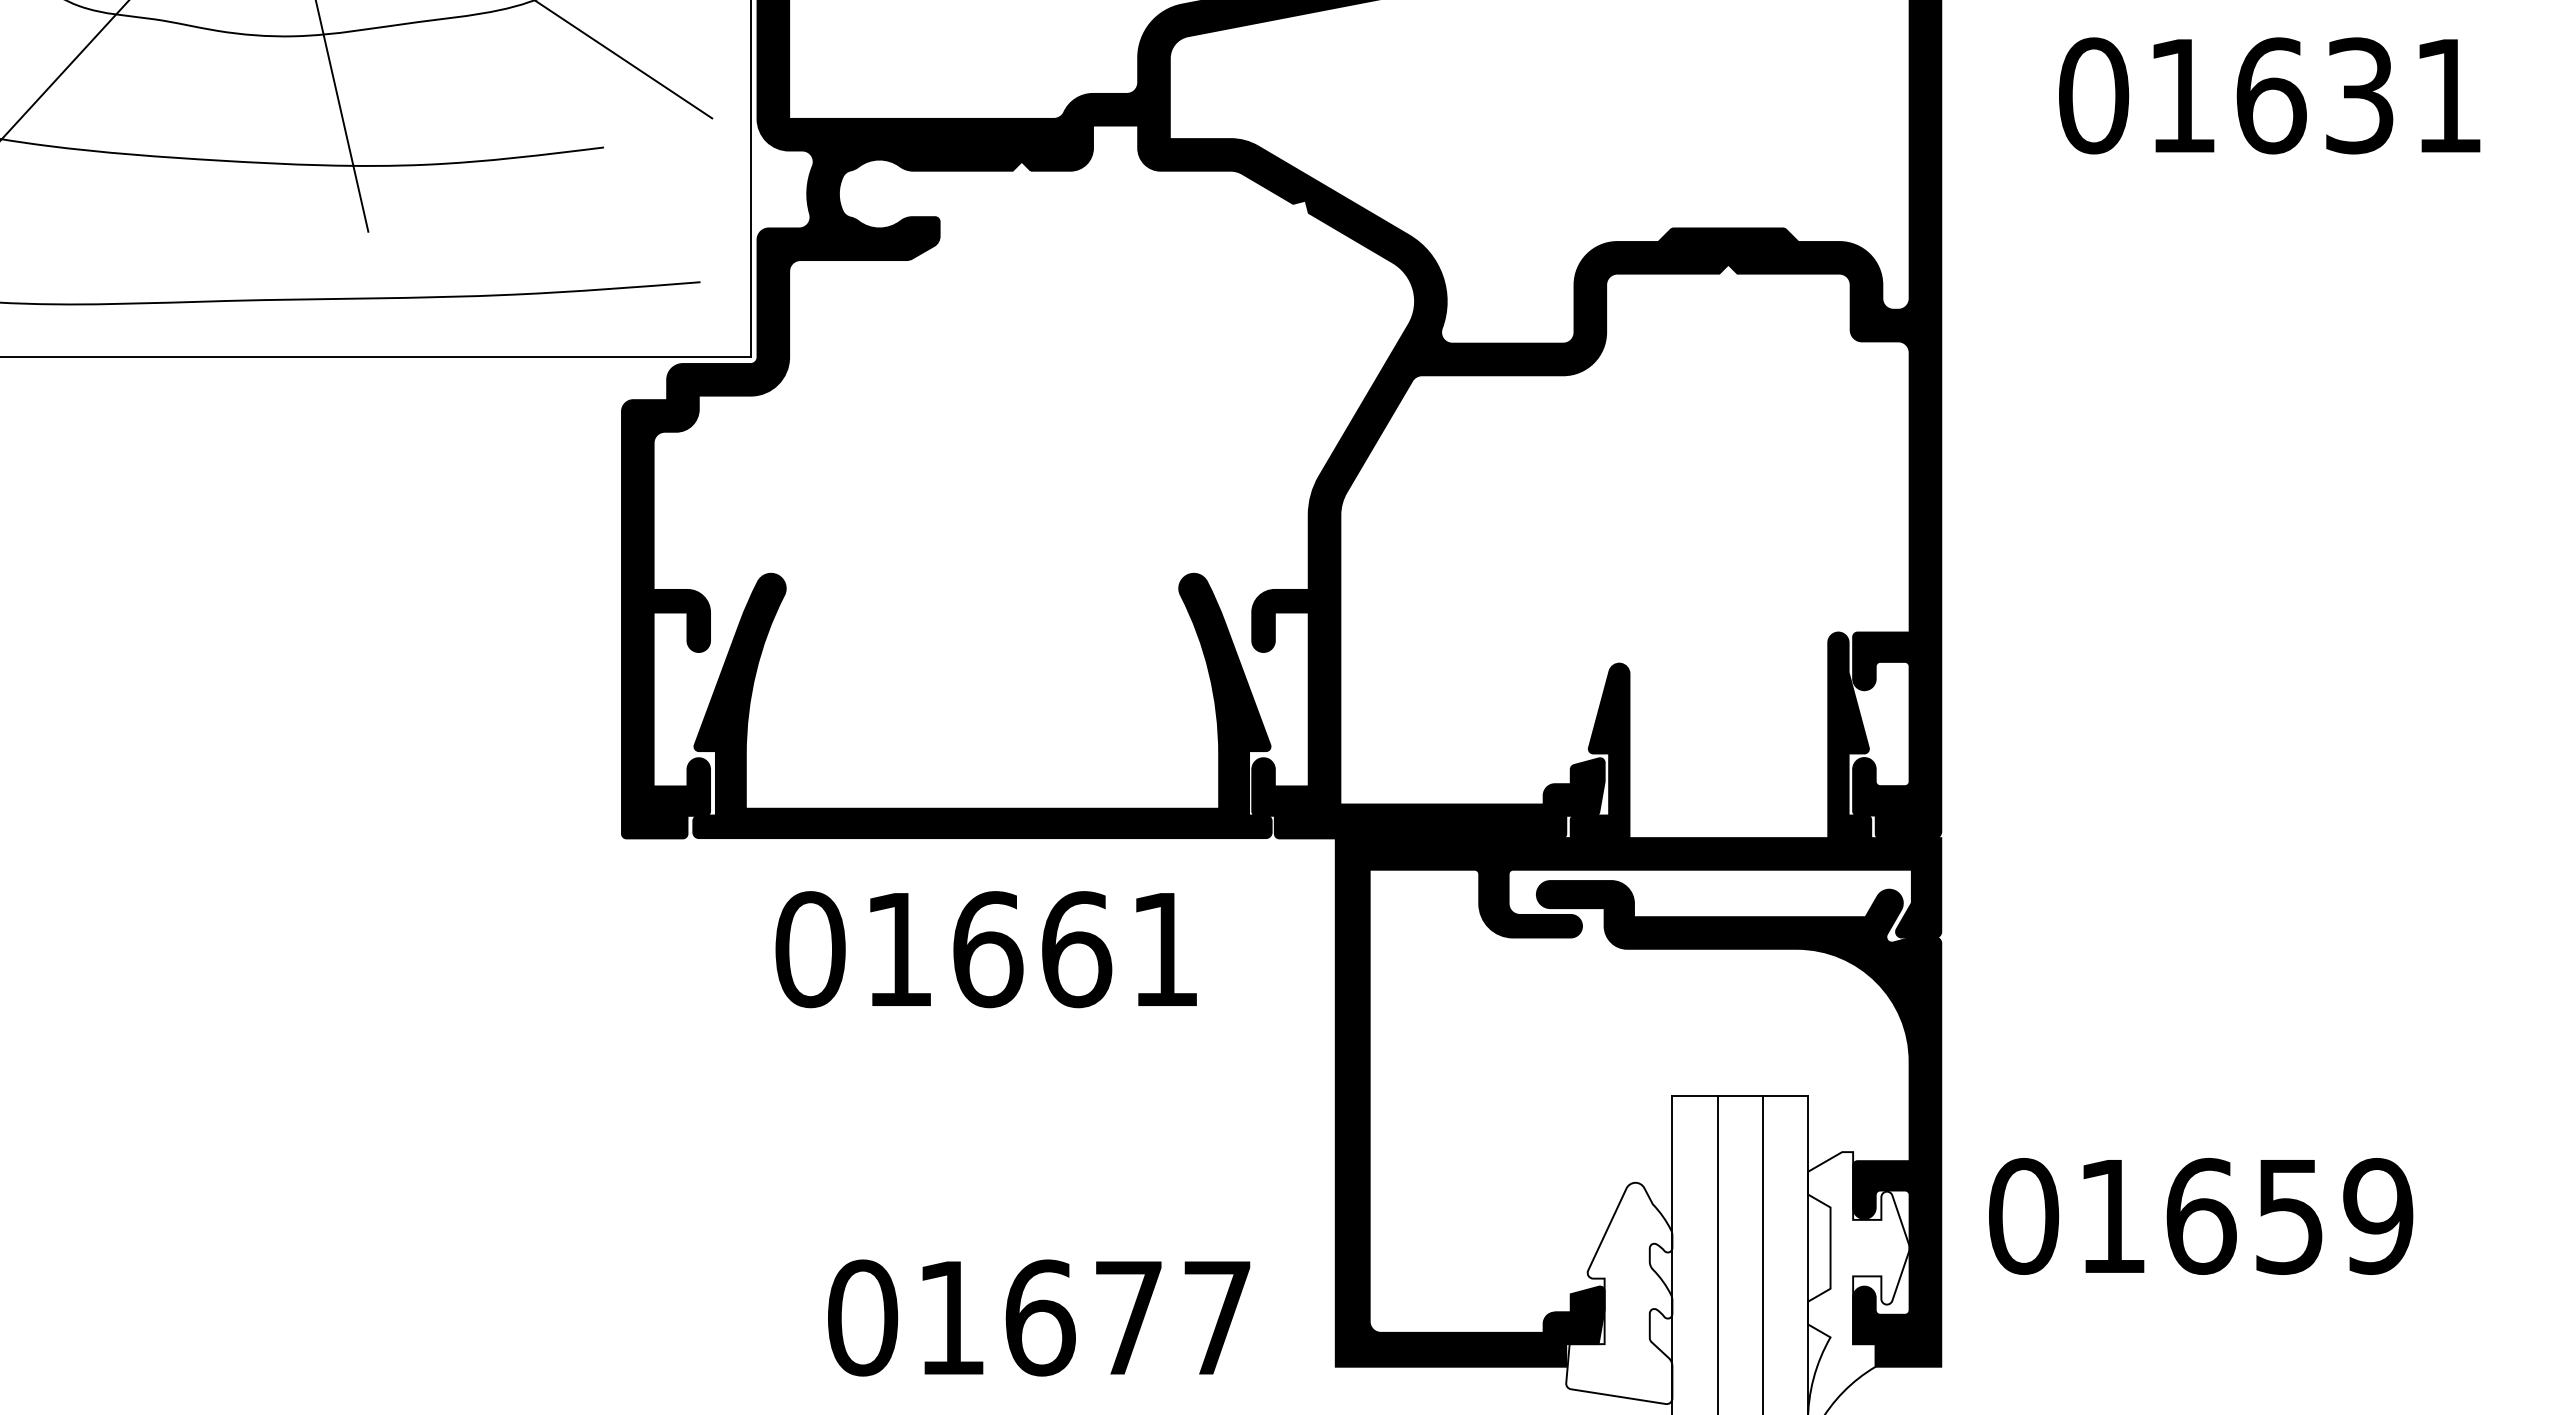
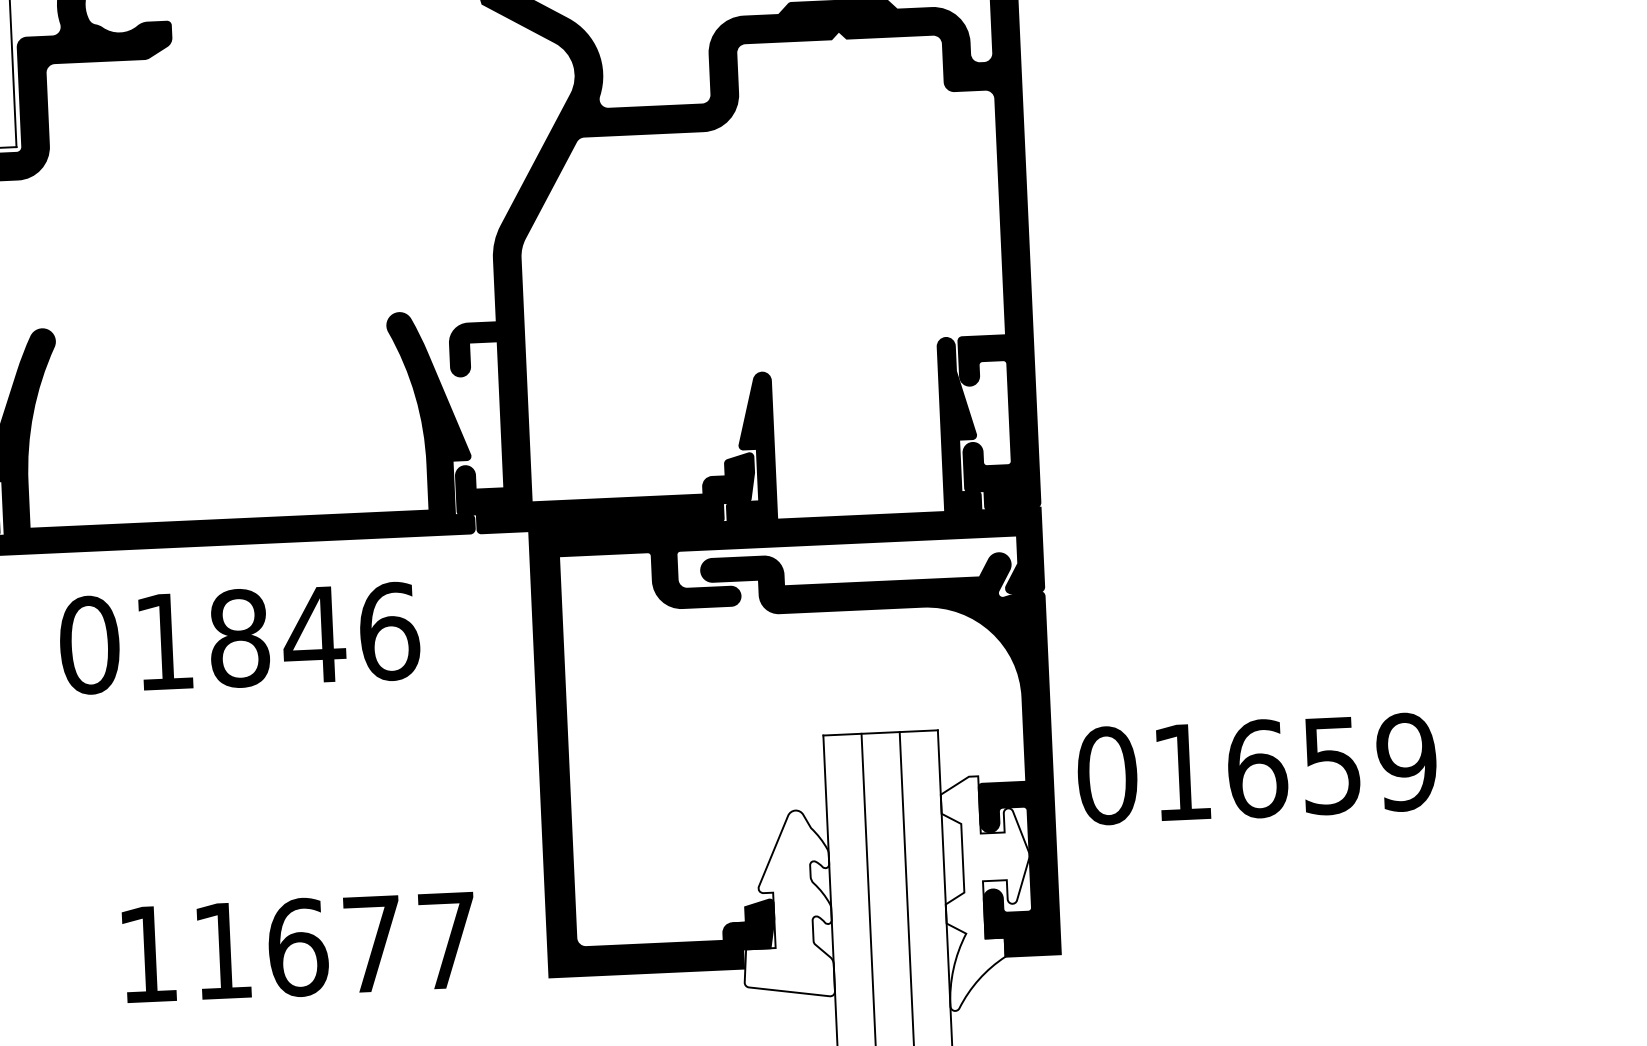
text: (1076, 949) -> (314, 634), 01661 -> 01846
text: (2201, 1216) -> (1257, 769), moved
text: (863, 1317) -> (148, 953), 01677 -> 11677

